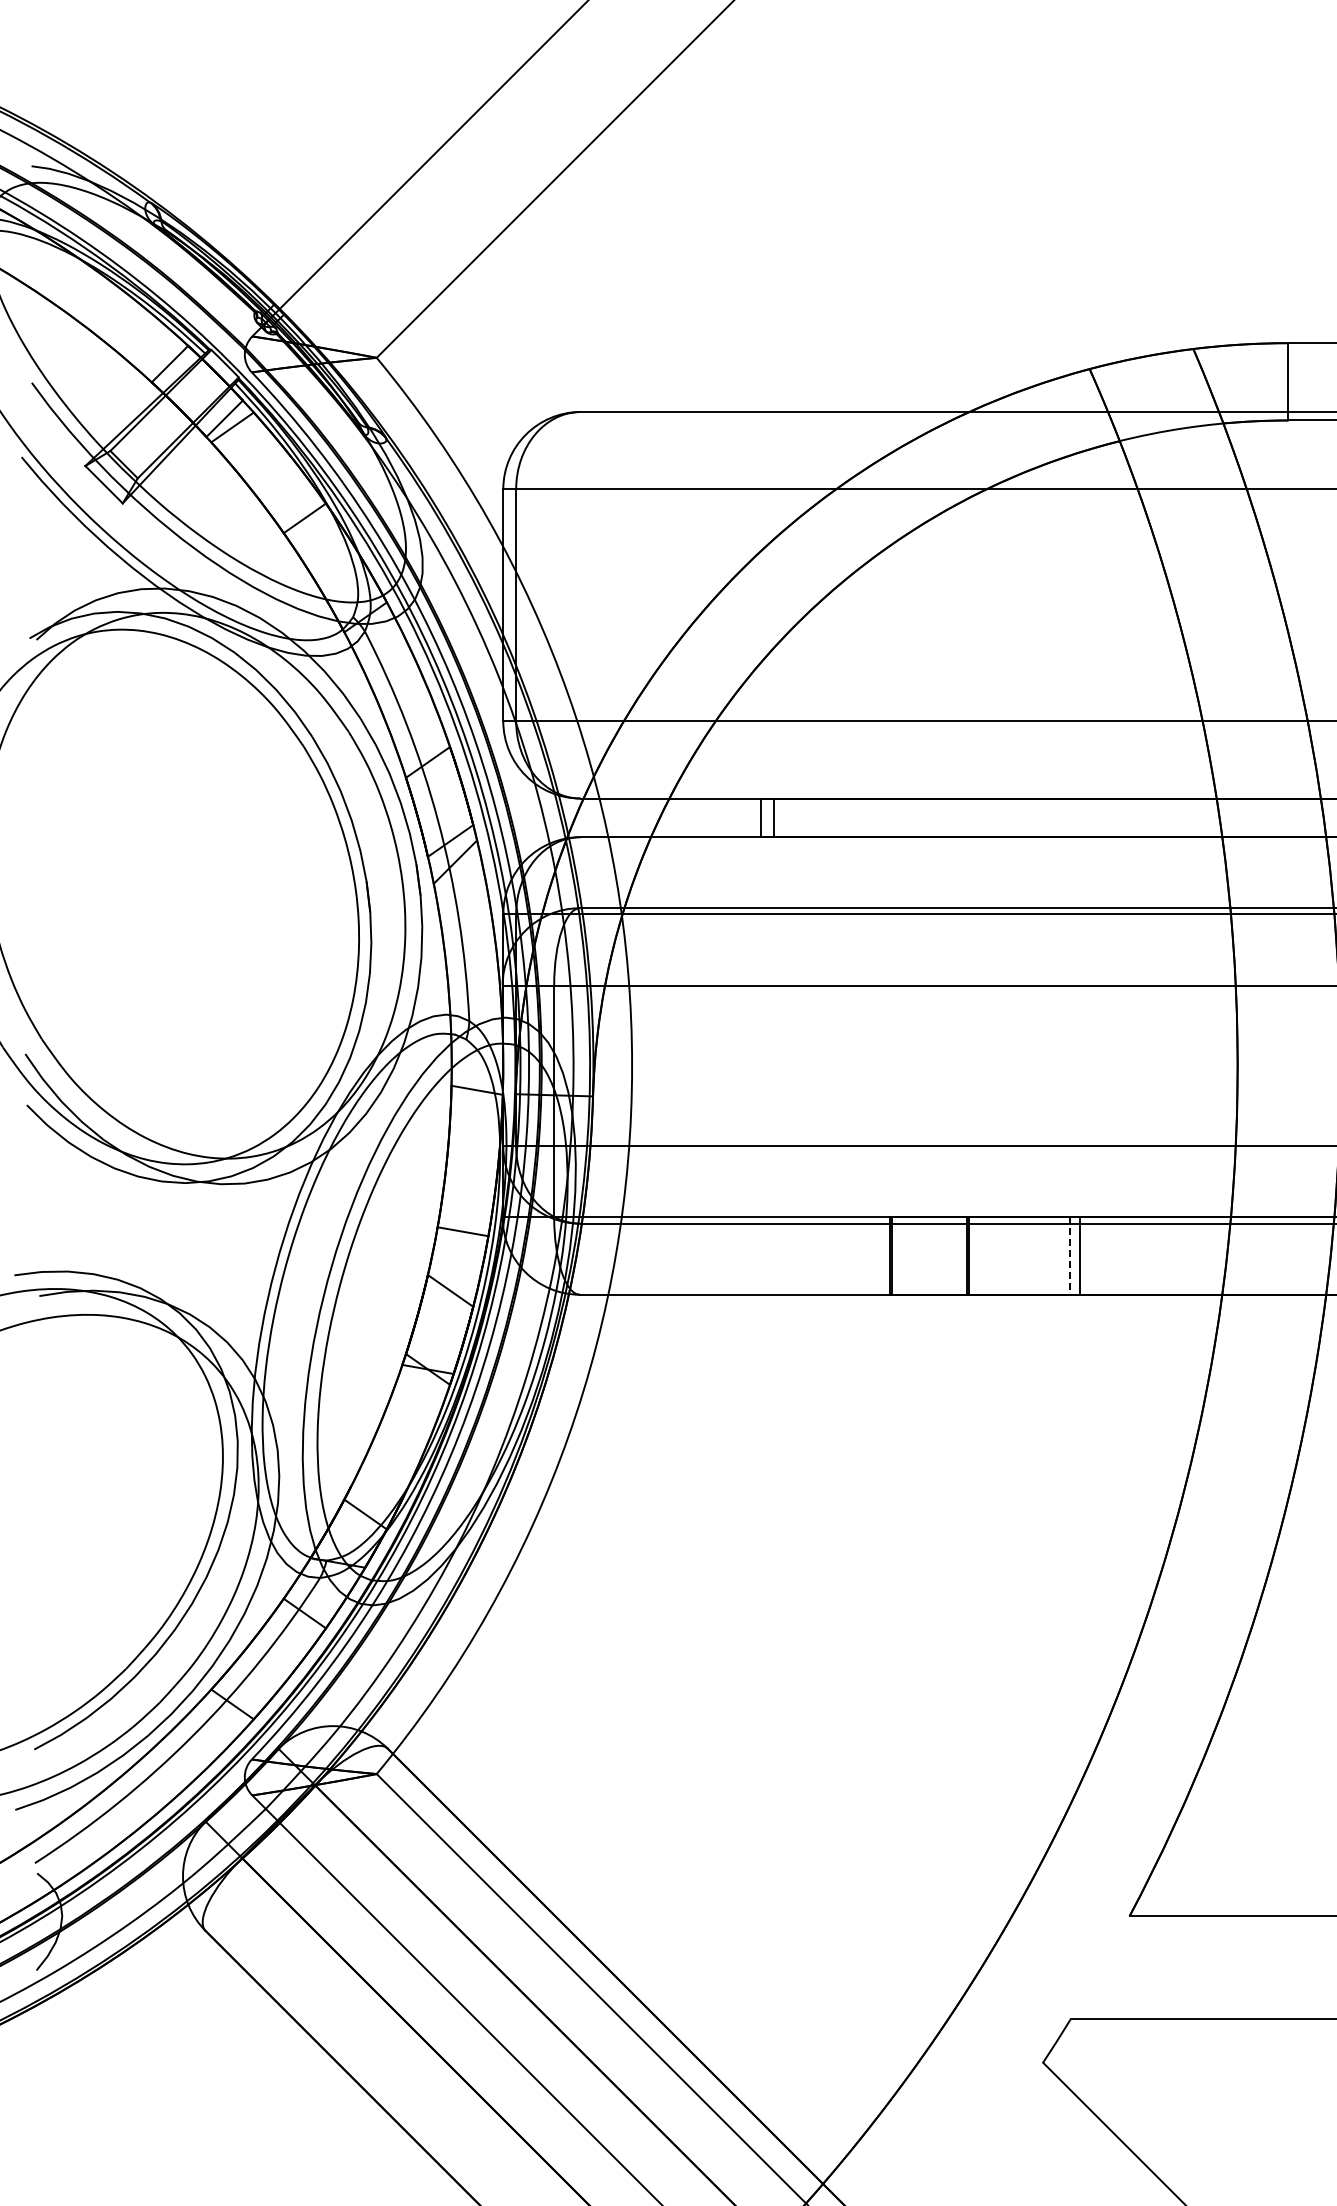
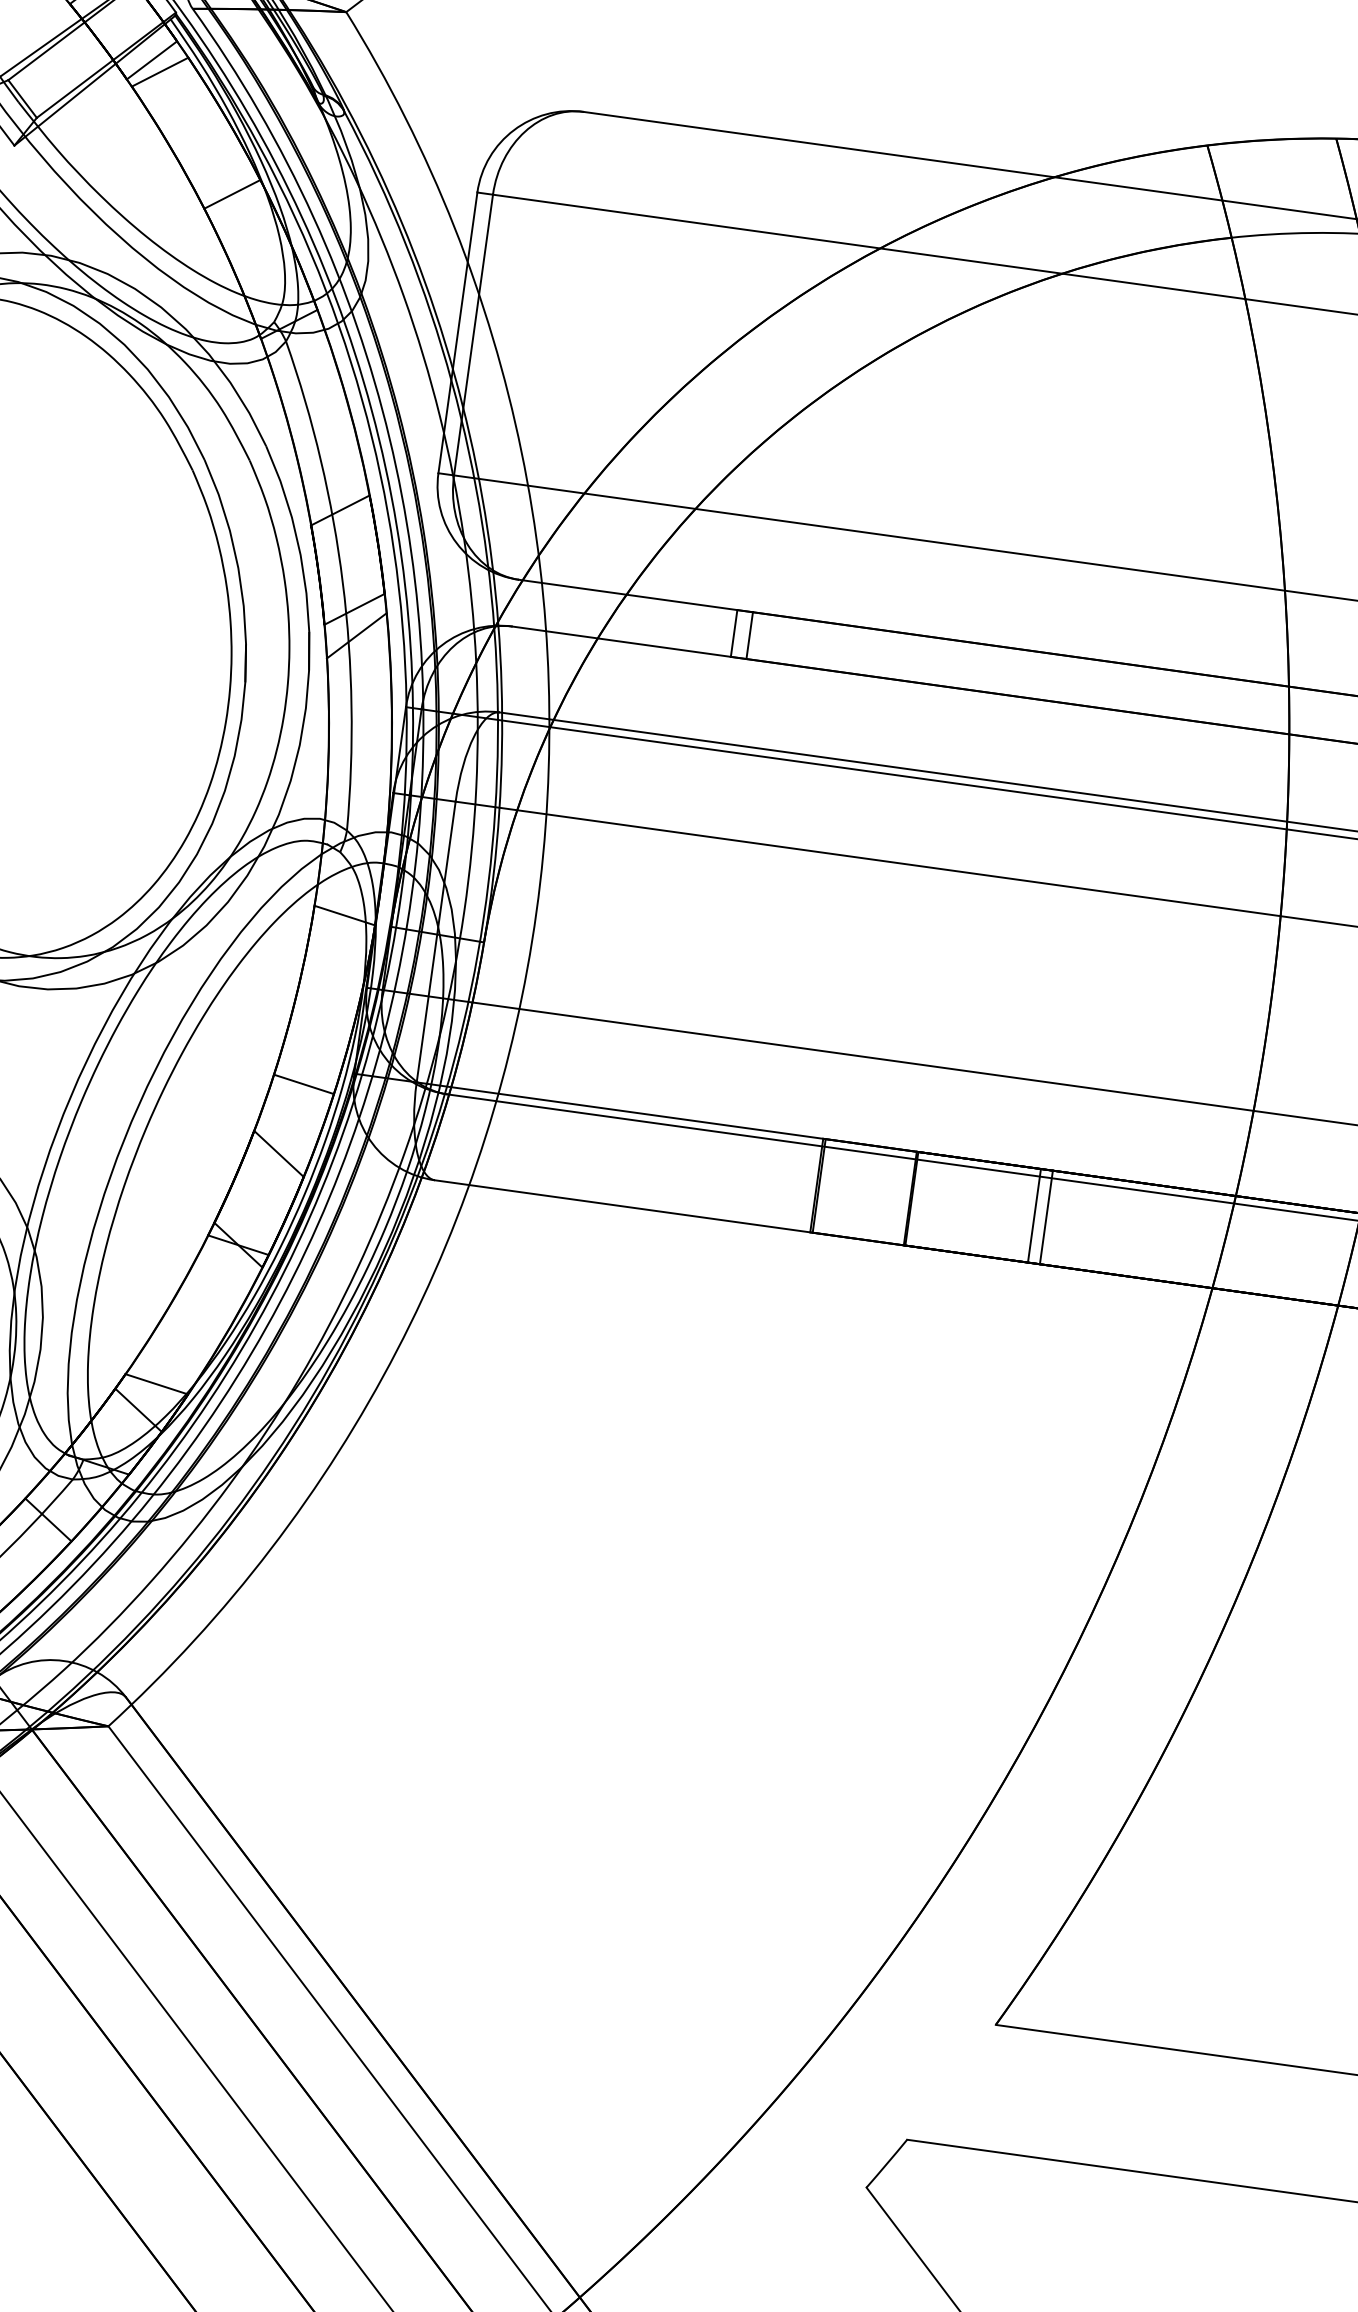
line: (1069, 1256) -> (1033, 1216), dashed -> solid
line: (376, 1491) -> (155, 1384), added

